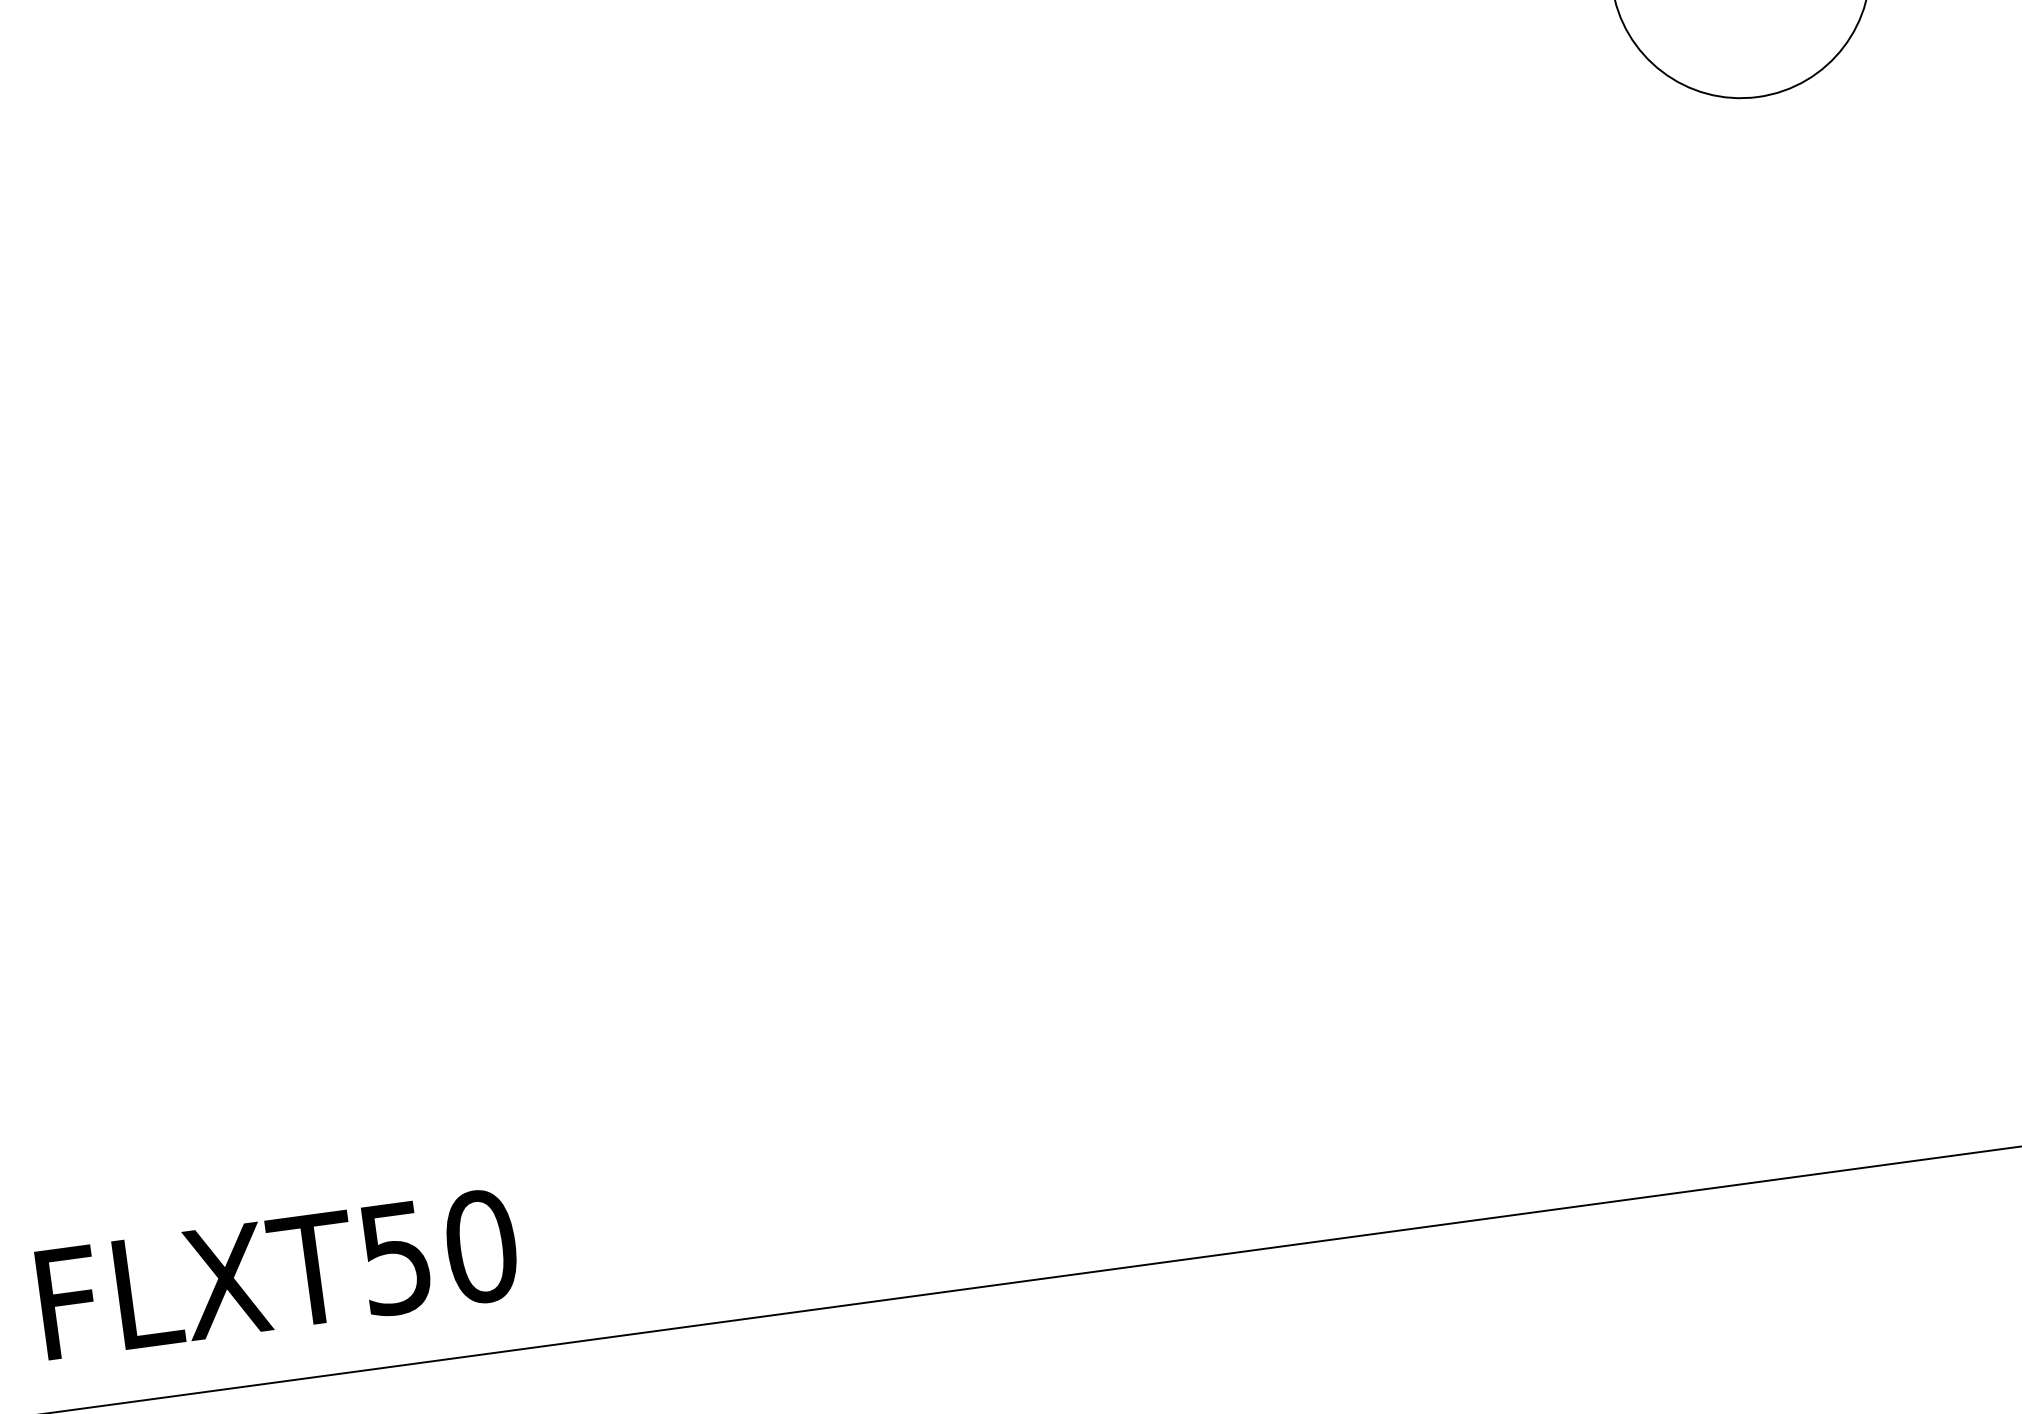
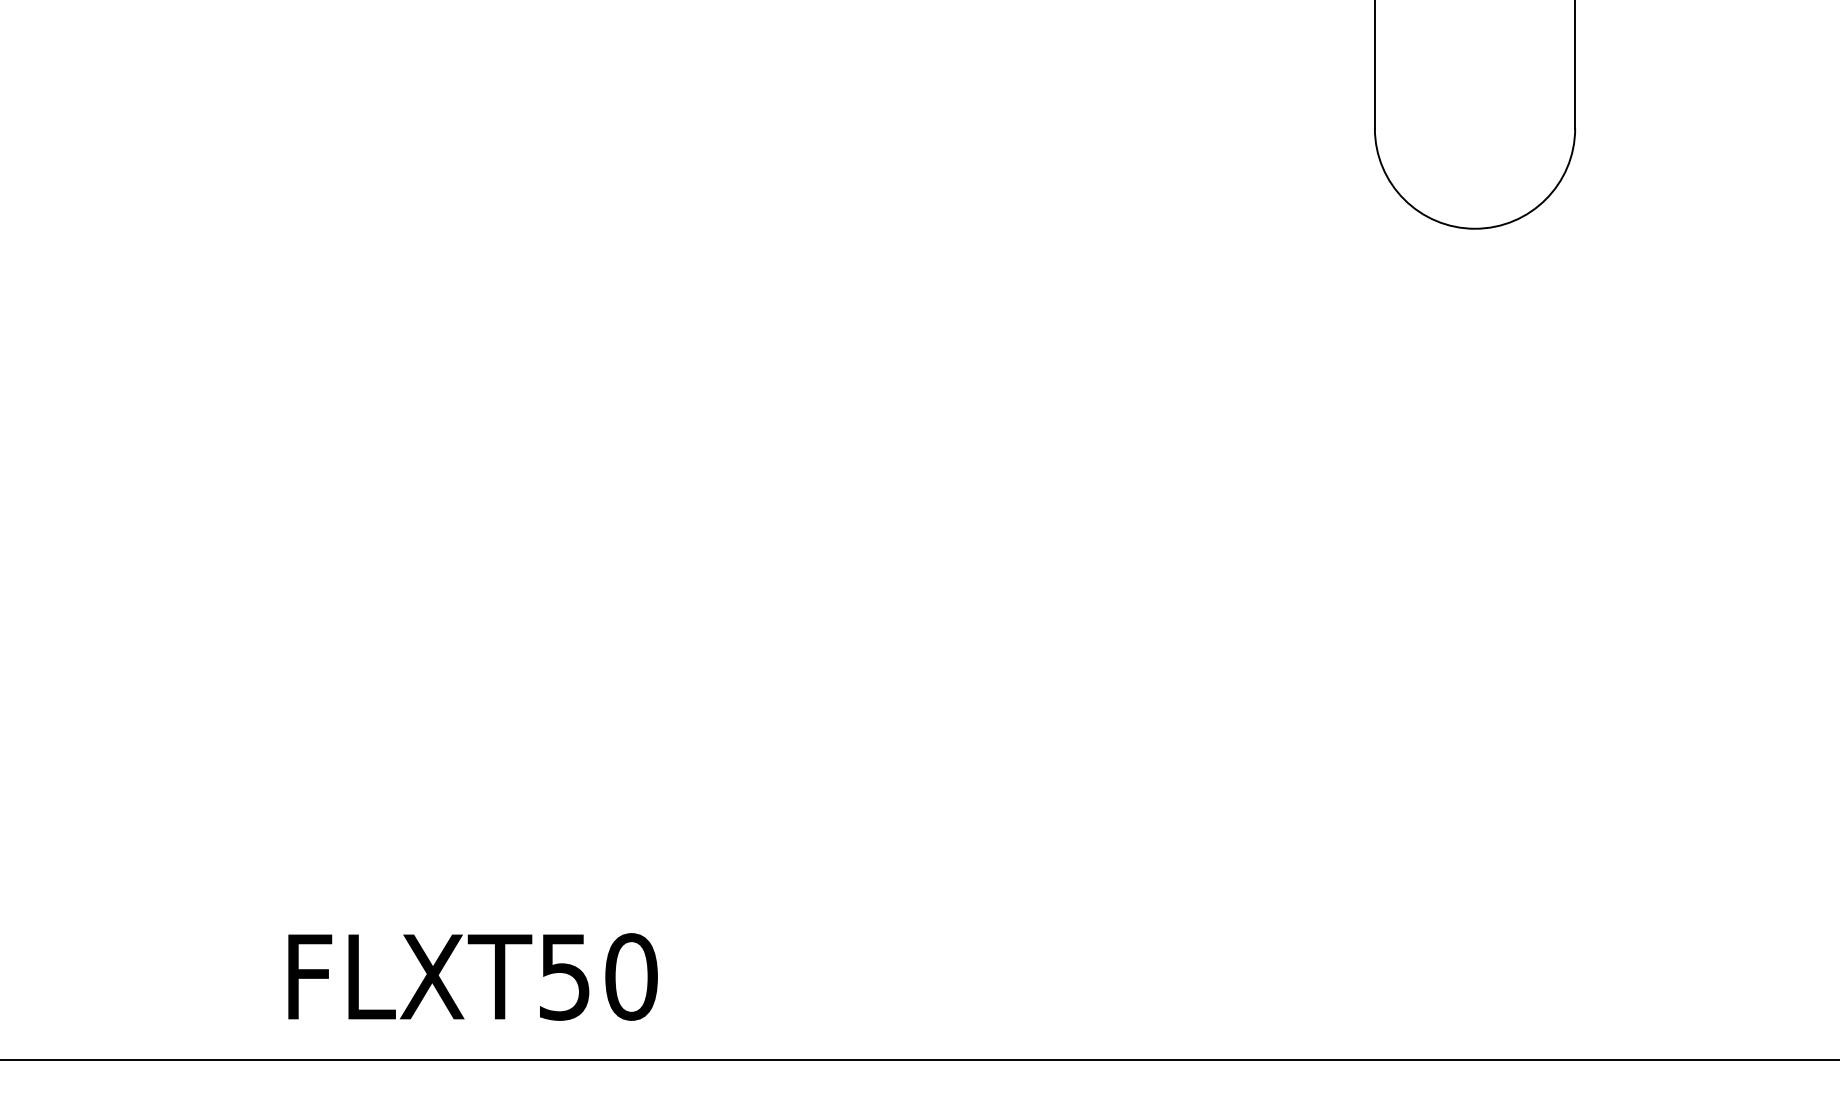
text: (277, 1273) -> (472, 976), moved

